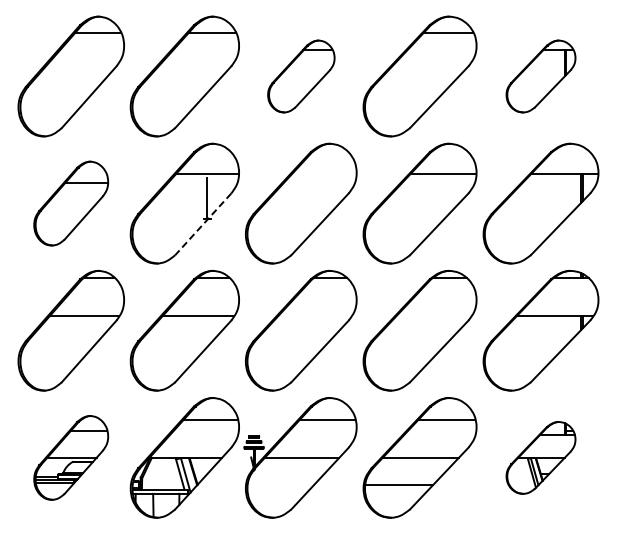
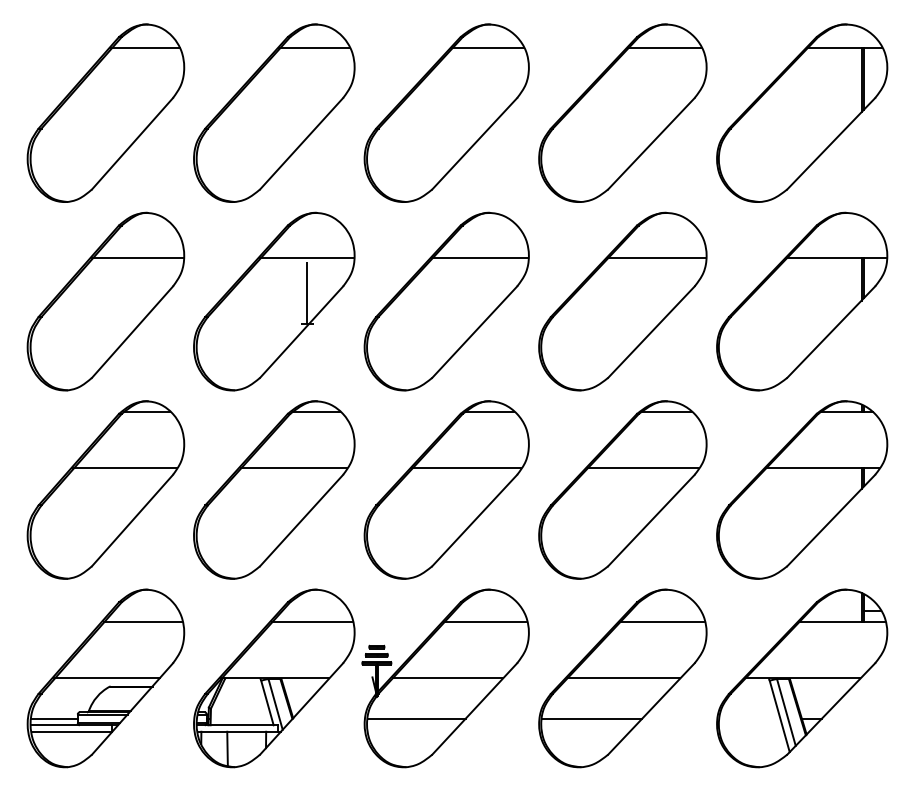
part: (301, 76) -> (447, 113), size x1.67
part: (540, 76) -> (801, 113), size x1.67
line: (323, 174) -> (479, 258), added
part: (70, 203) -> (104, 301), size x1.43
line: (203, 224) -> (301, 332), dashed -> solid
line: (314, 316) -> (466, 468), added
line: (433, 316) -> (642, 468), added
part: (70, 457) -> (104, 677), size x1.43
part: (540, 457) -> (801, 677), size x1.67
line: (280, 485) -> (415, 719), added

